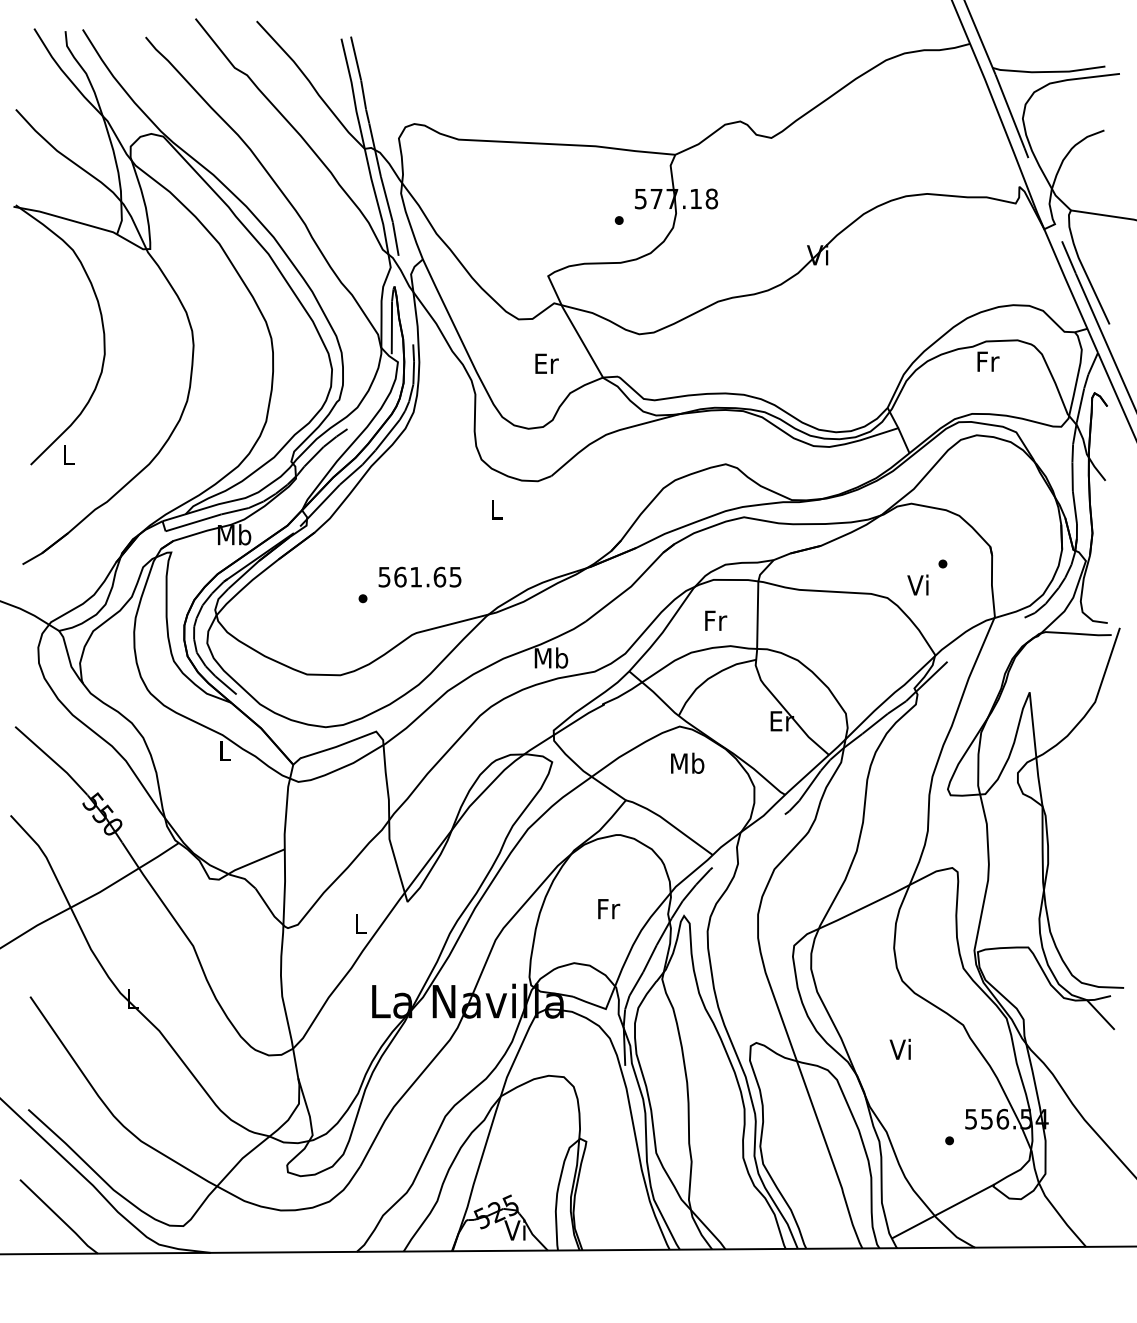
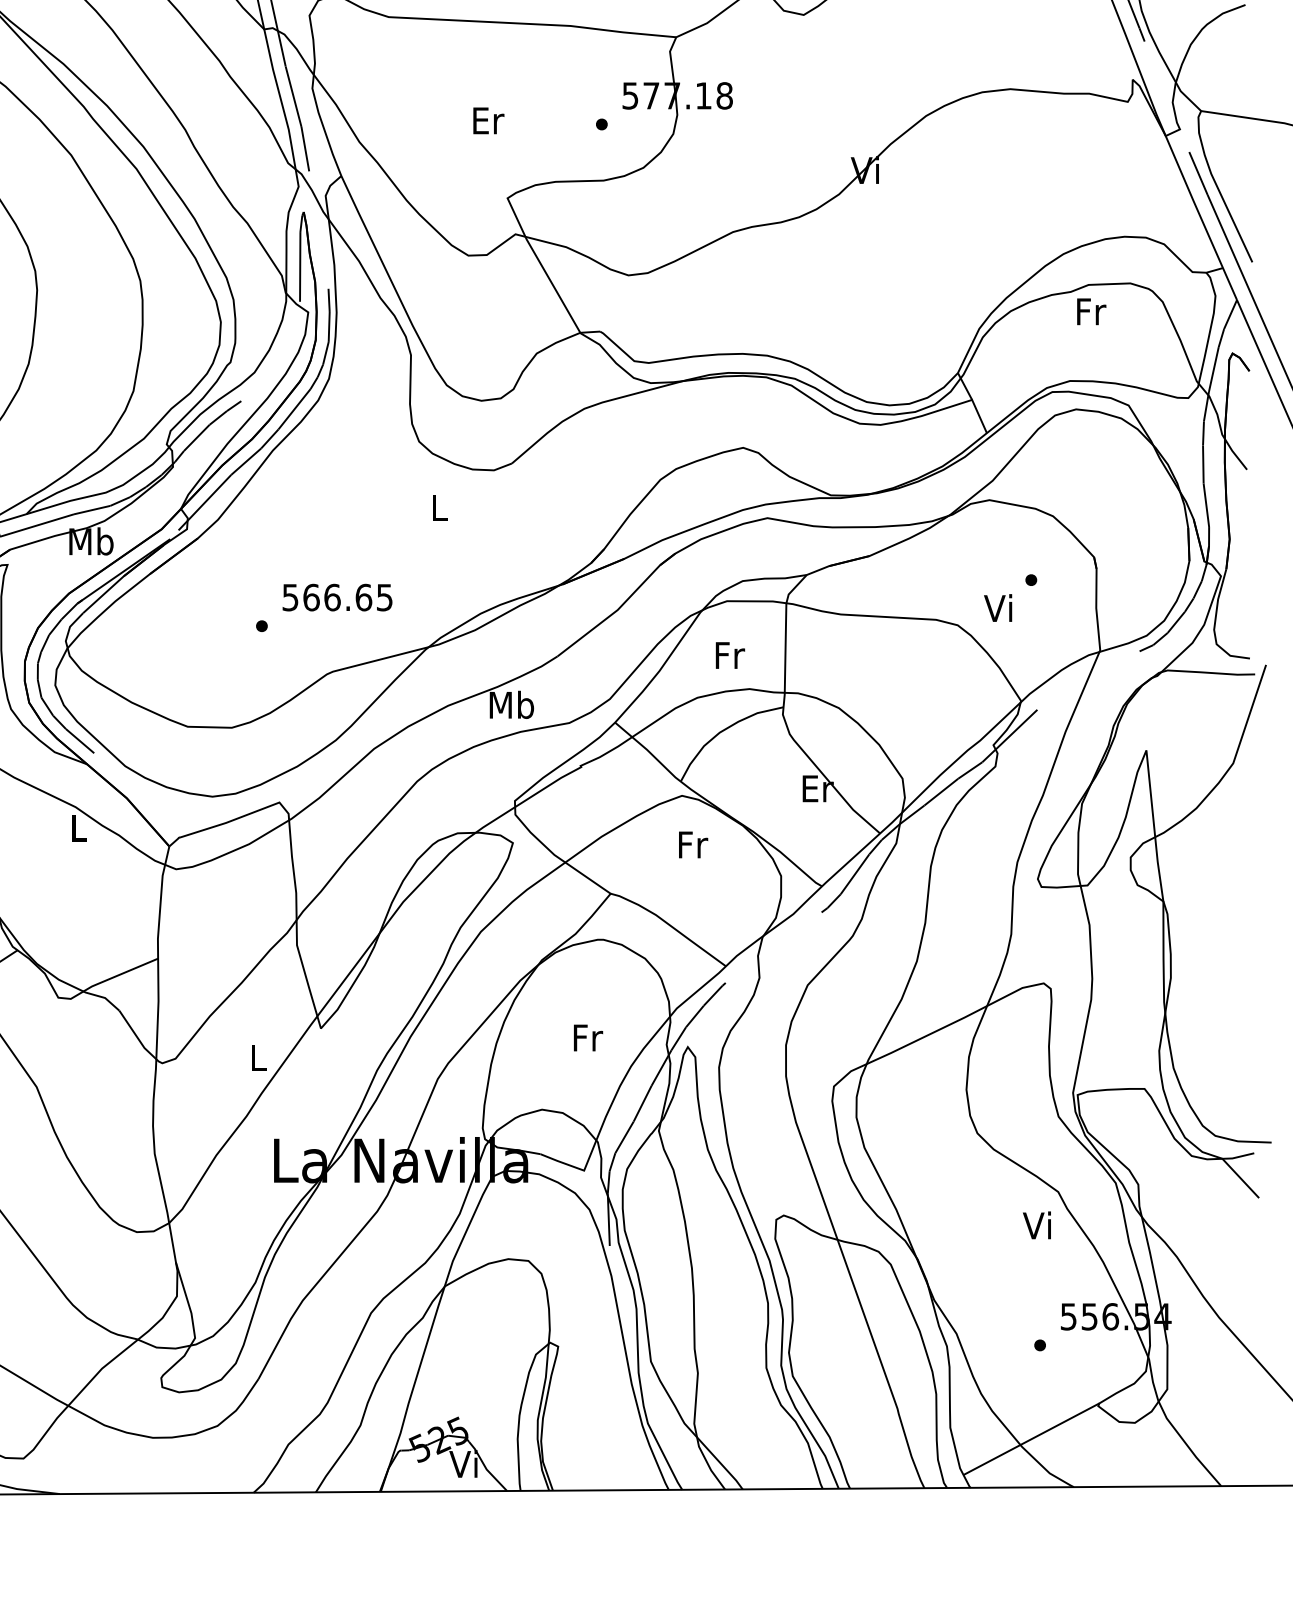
text: (546, 363) -> (488, 120), moved
text: (416, 576) -> (332, 596), 561.65 -> 566.65
text: (687, 762) -> (692, 843), Mb -> Fr
text: (899, 1048) -> (1036, 1224), moved

